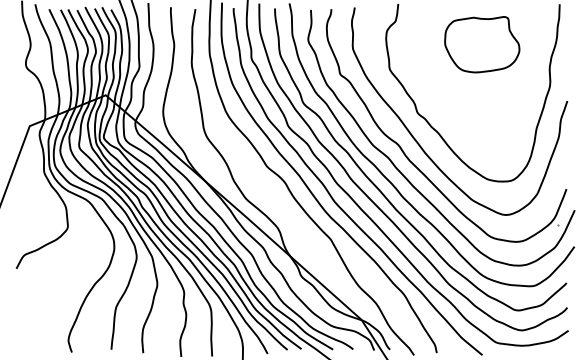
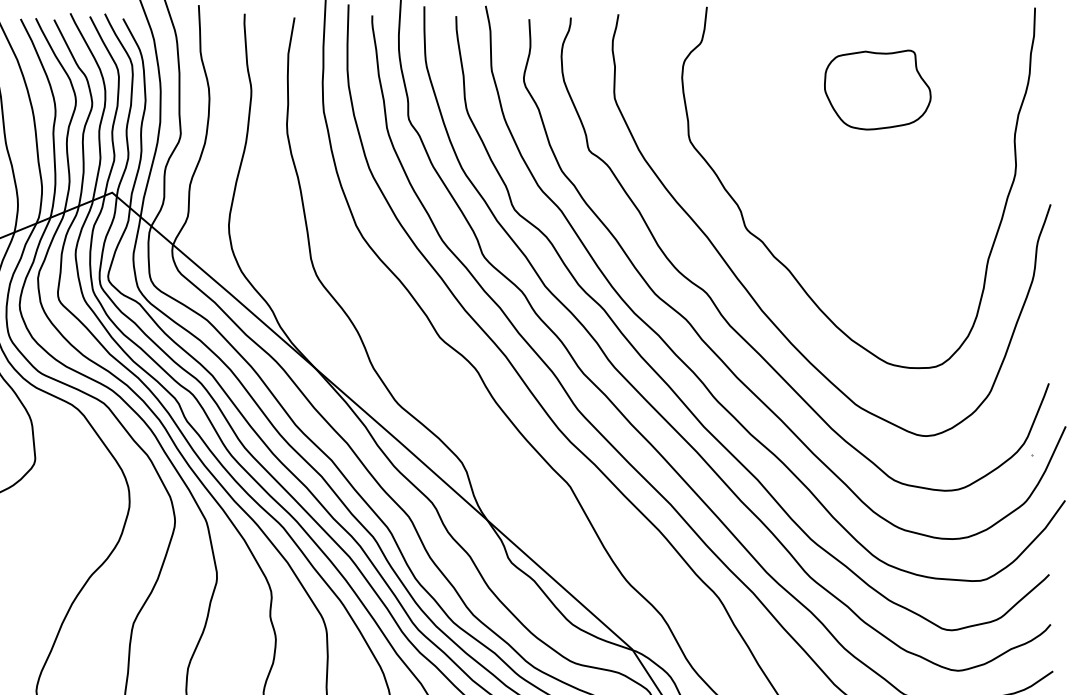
part: (482, 44) -> (878, 89), size x0.7

